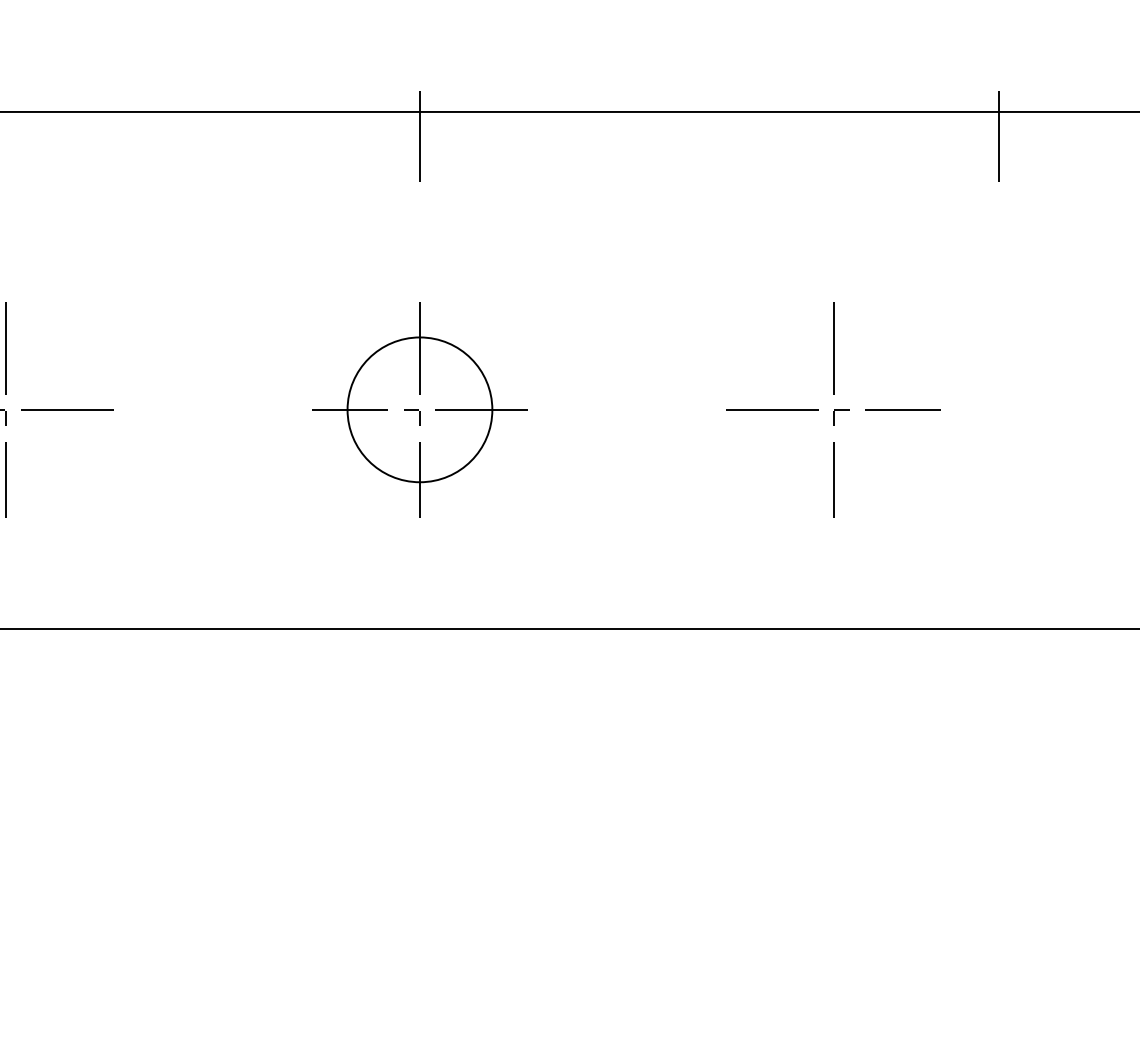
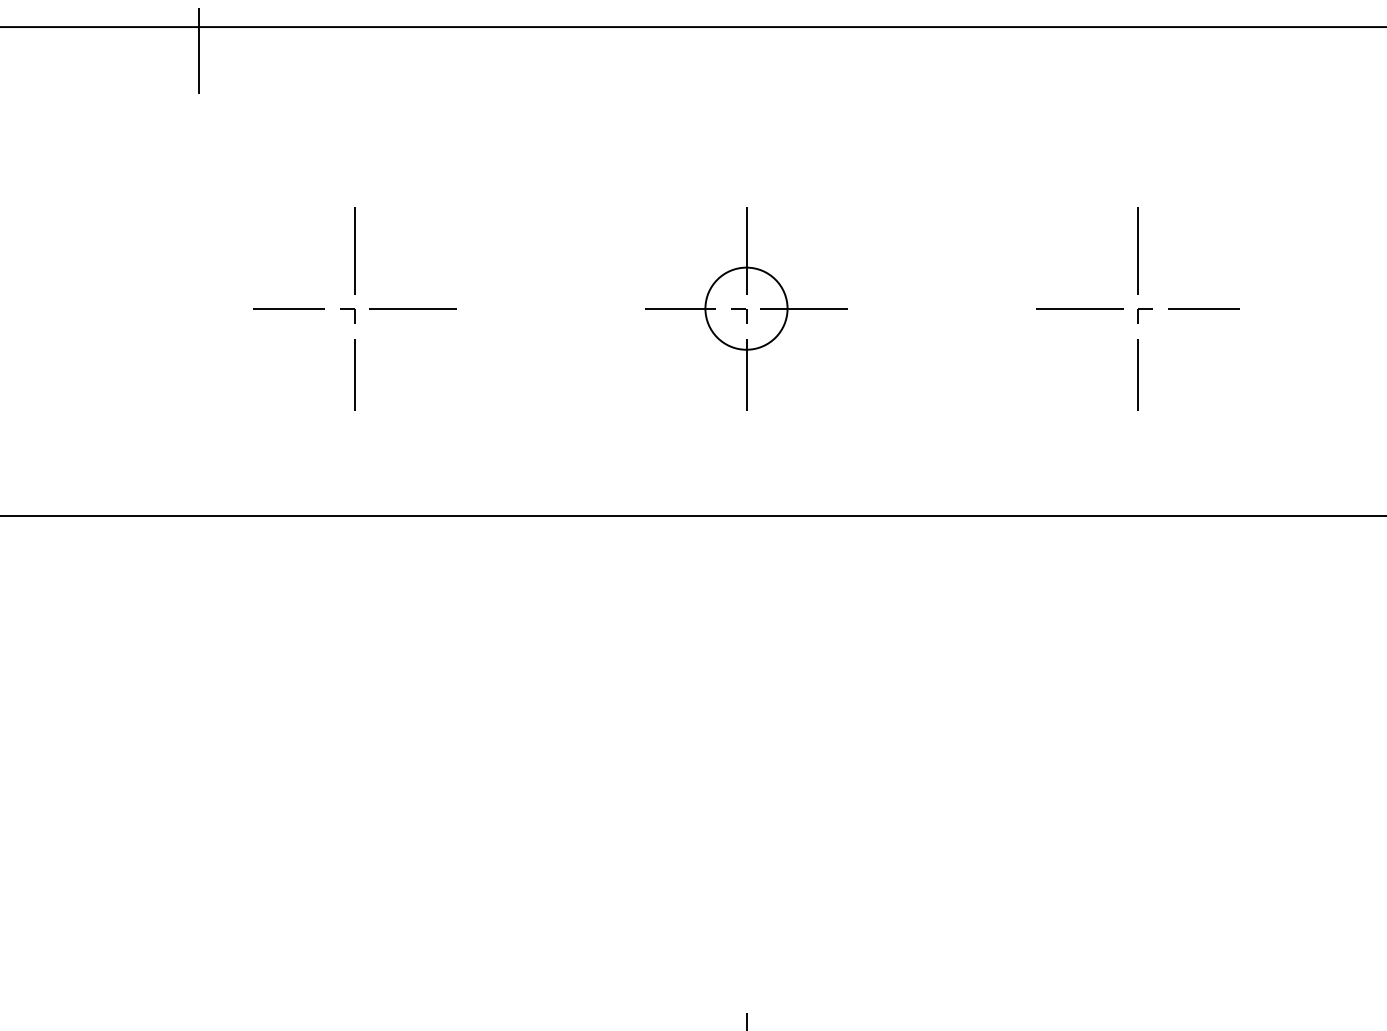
line: (419, 136) -> (746, 50), removed
line: (999, 136) -> (1294, 50), removed
circle: (419, 409) -> (746, 308), size x0.6

